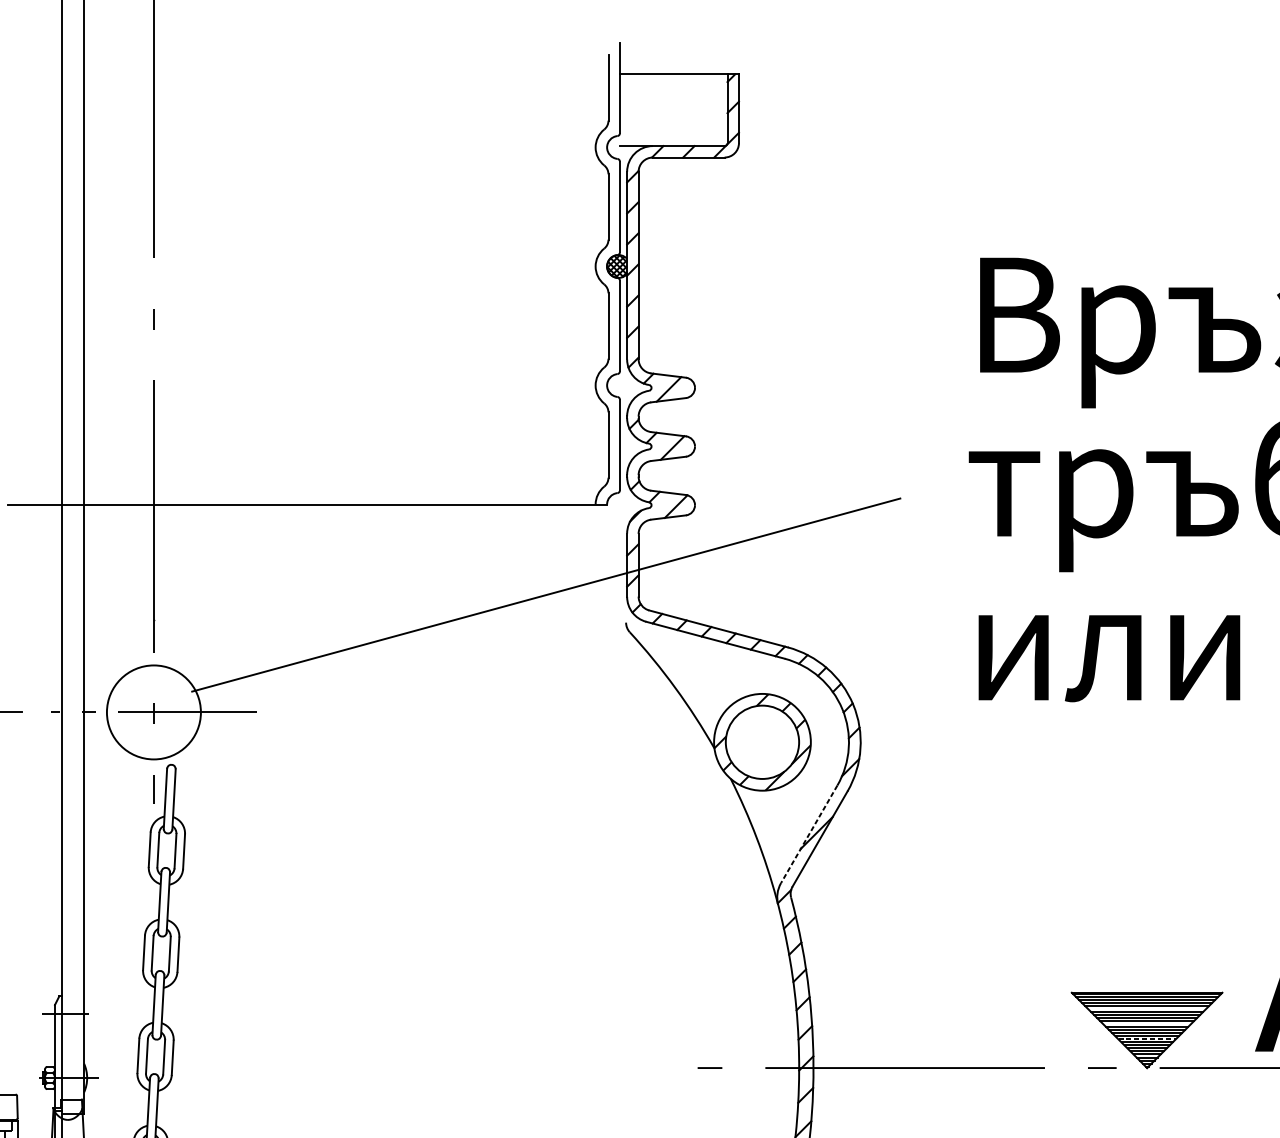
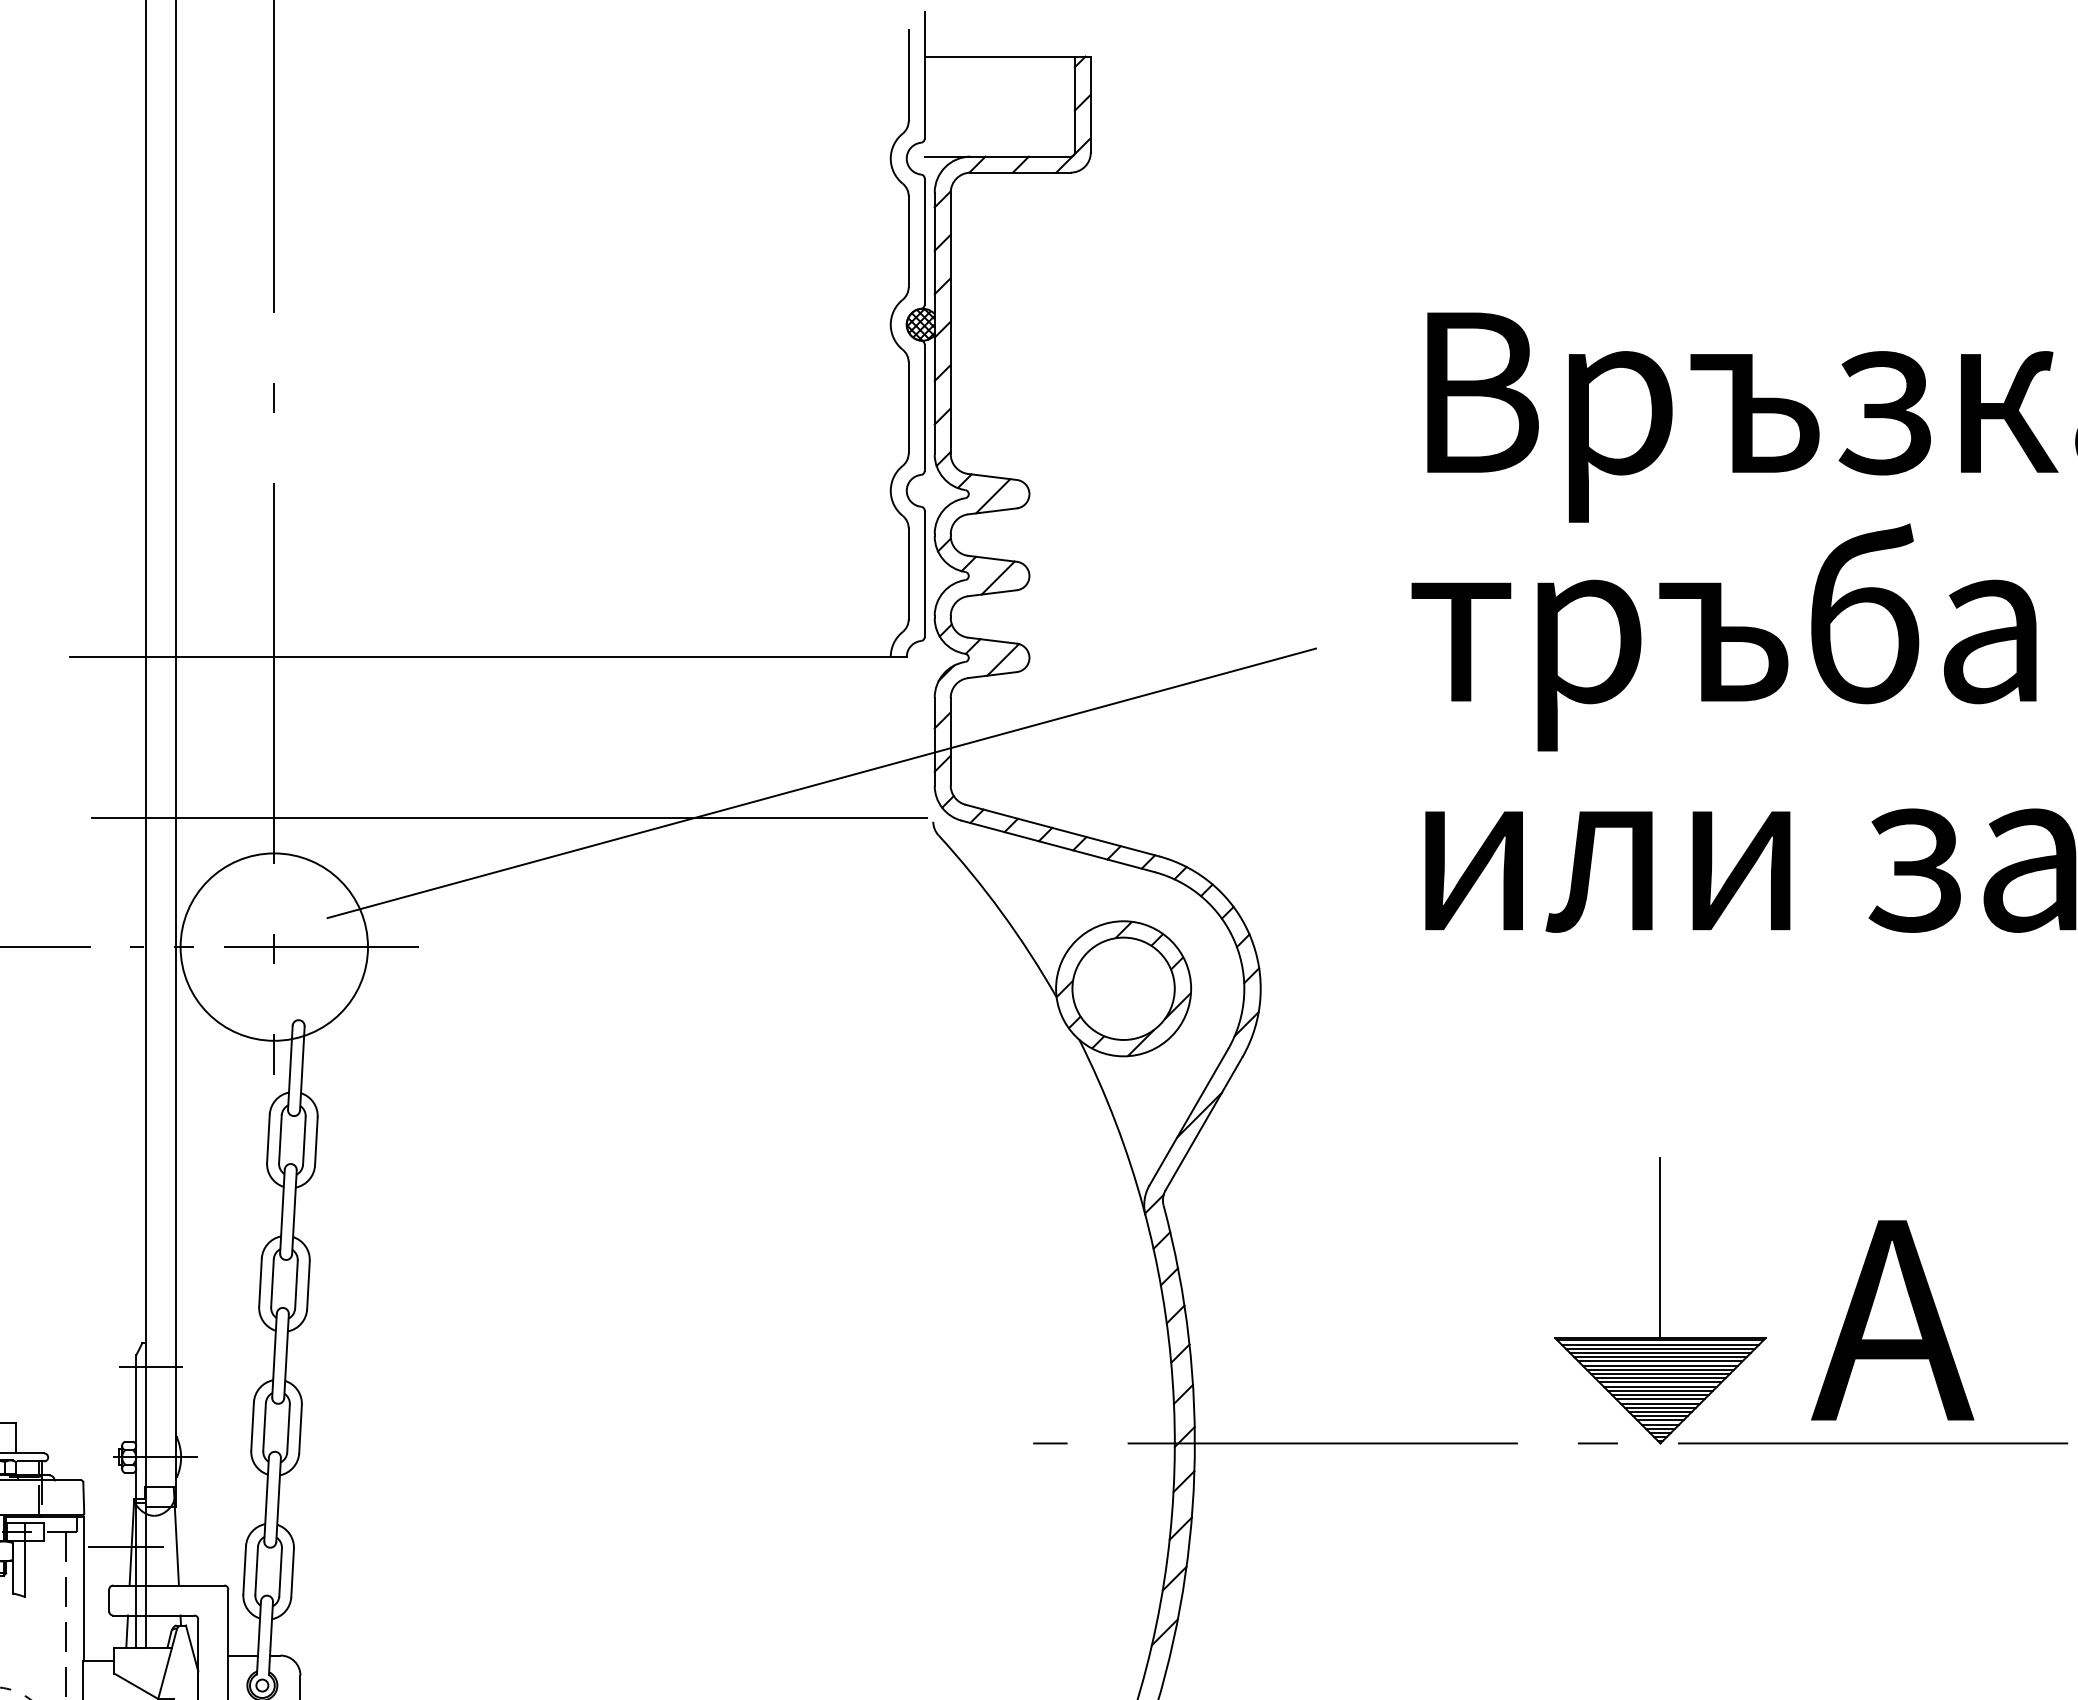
line: (322, 620) -> (509, 818), added
circle: (154, 711) -> (274, 946), size x1.43
line: (808, 834) -> (1188, 1117), dashed -> solid
line: (1147, 928) -> (1660, 1248), added
line: (1147, 1009) -> (1660, 1361), added
line: (1147, 1024) -> (1660, 1382), added
line: (1147, 1039) -> (1660, 1403), dashed -> solid

